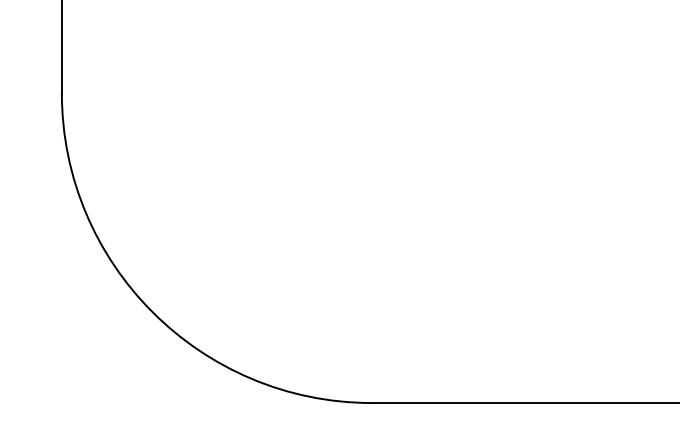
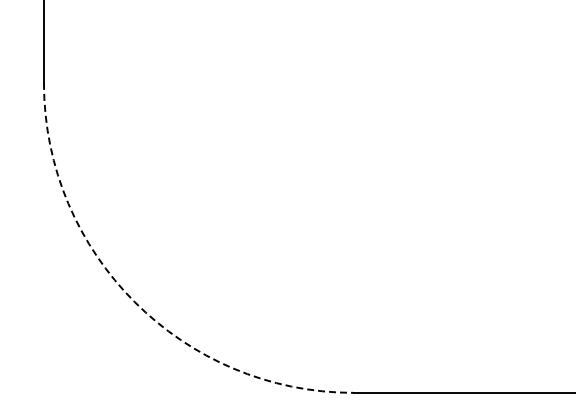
arc: (152, 312) -> (134, 302), solid -> dashed

